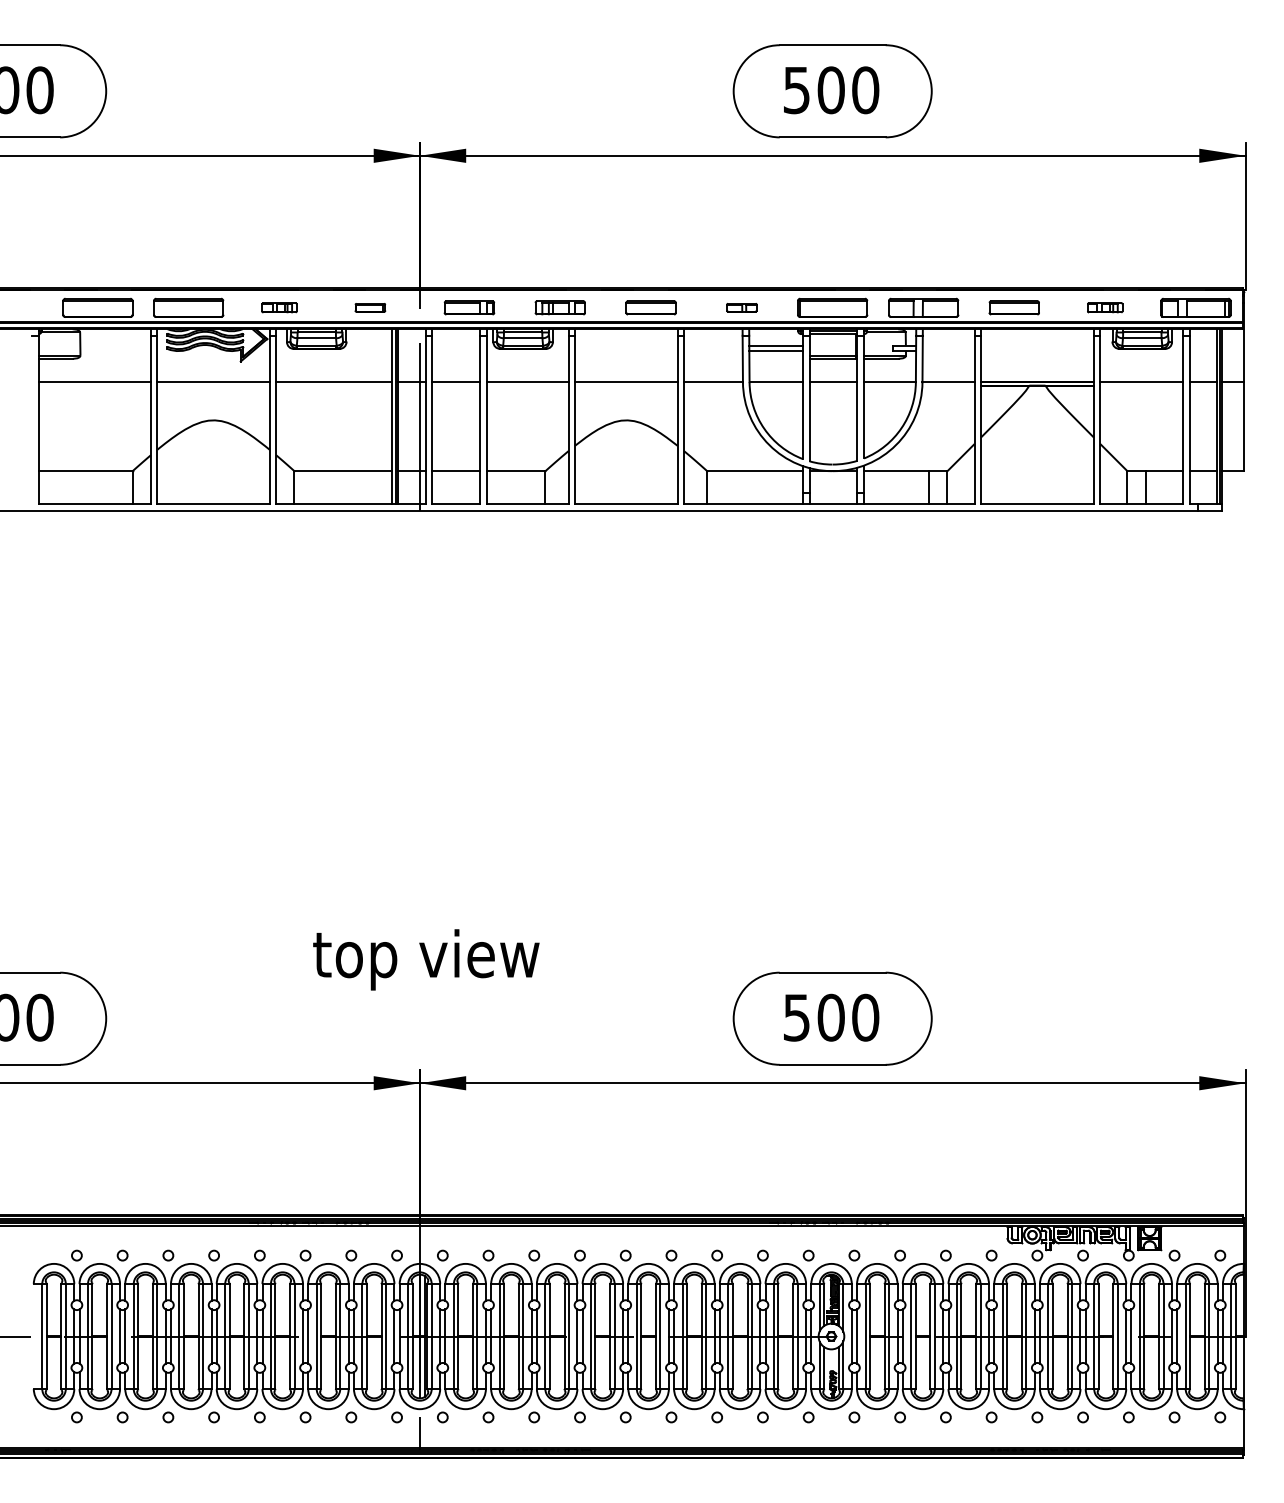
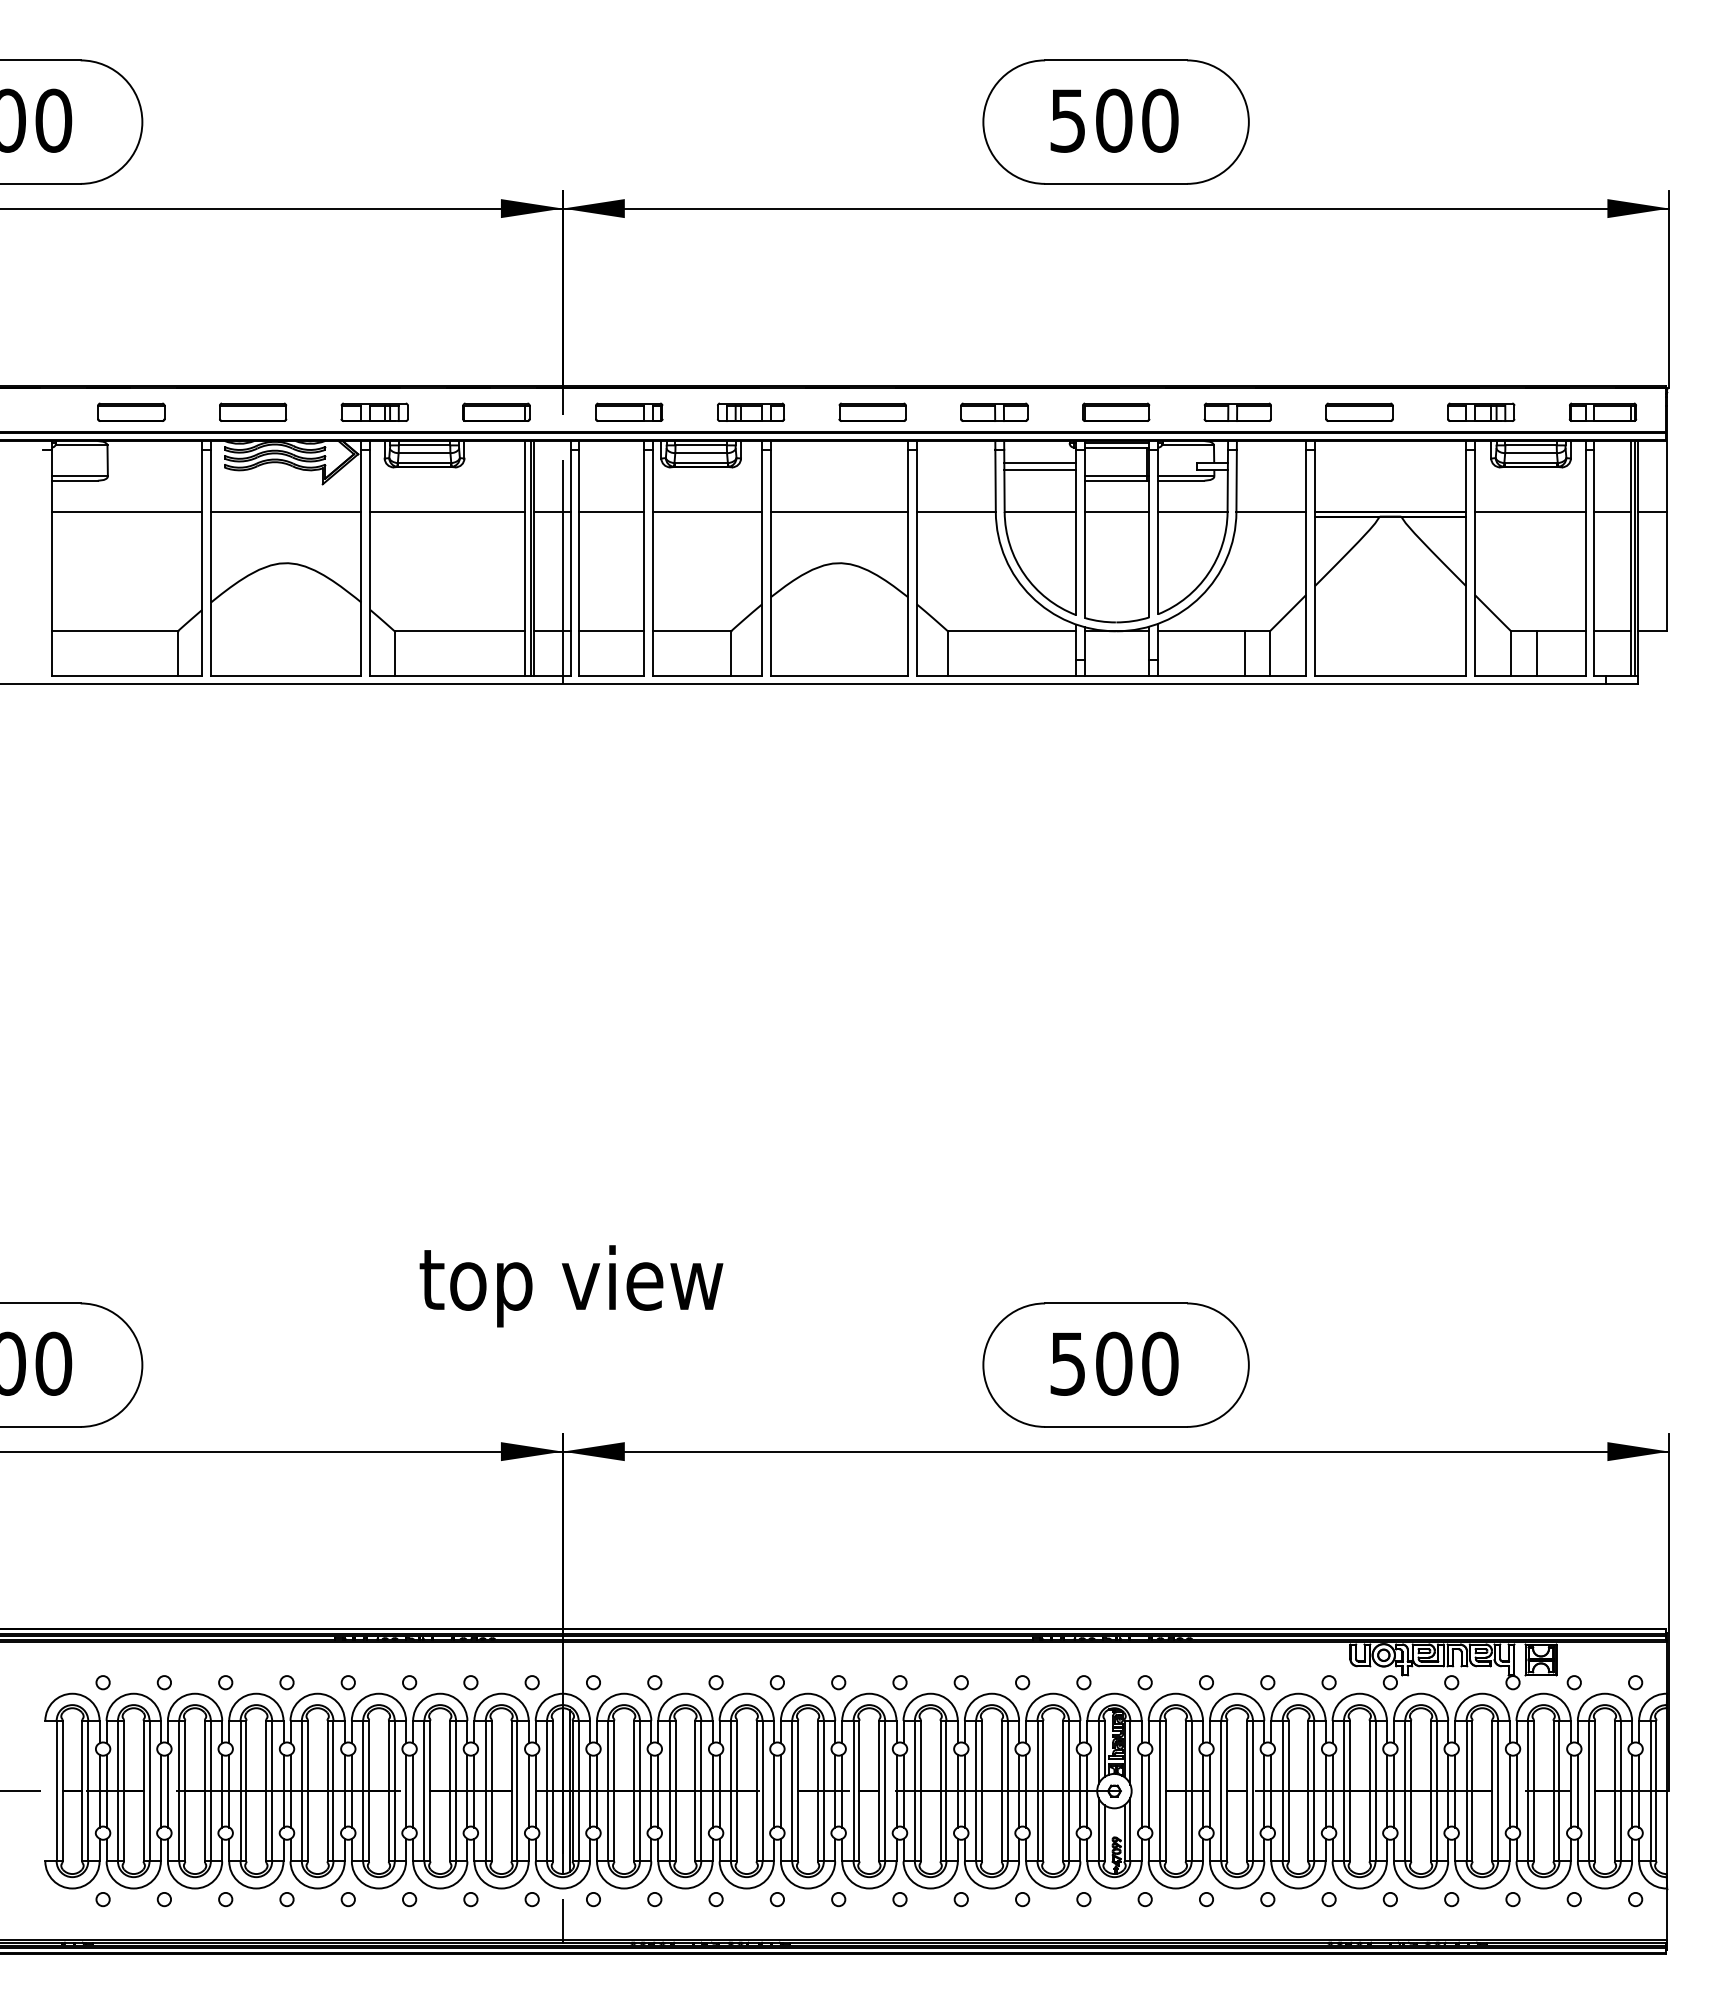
part: (98, 307) -> (131, 411), size x0.71
part: (189, 307) -> (253, 411), size x0.71
part: (279, 307) -> (374, 411), size x1.43
part: (370, 307) -> (496, 411), size x1.67
part: (741, 307) -> (994, 411), size x1.67
part: (833, 307) -> (1116, 411), size x0.71
part: (923, 307) -> (1237, 411), size x0.71
part: (1105, 307) -> (1481, 411), size x1.43
part: (1195, 307) -> (1602, 411), size x0.71

